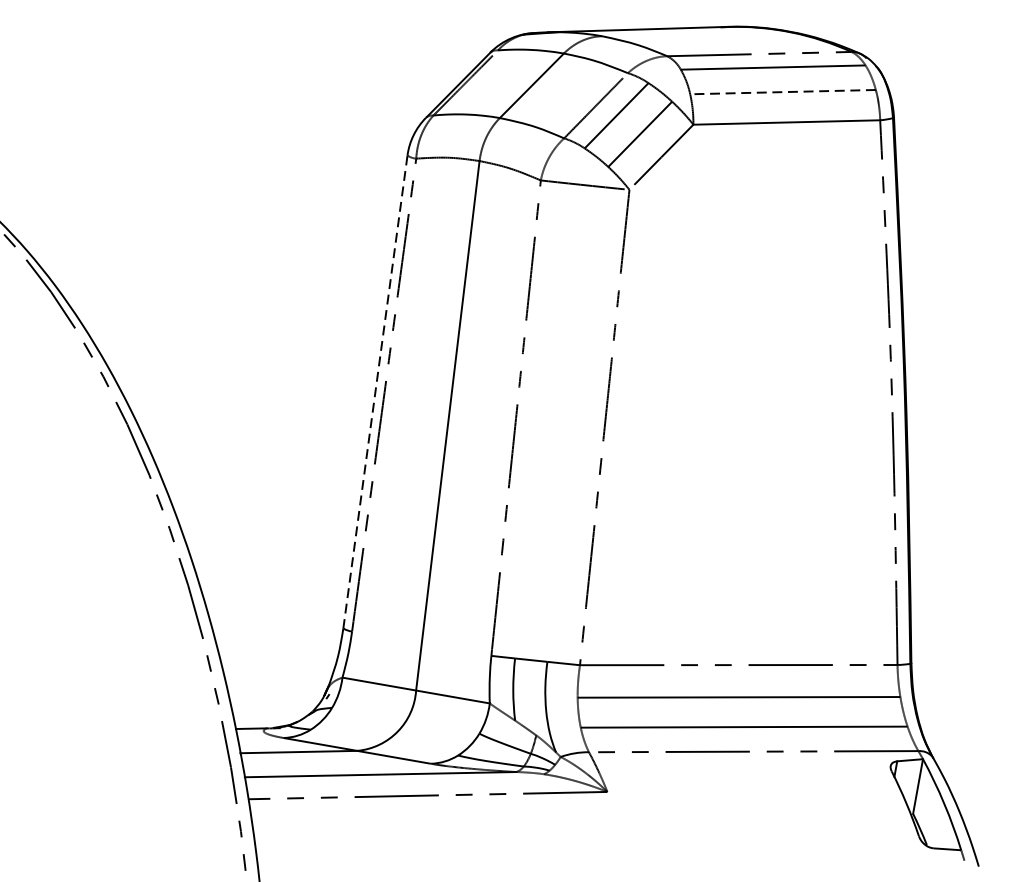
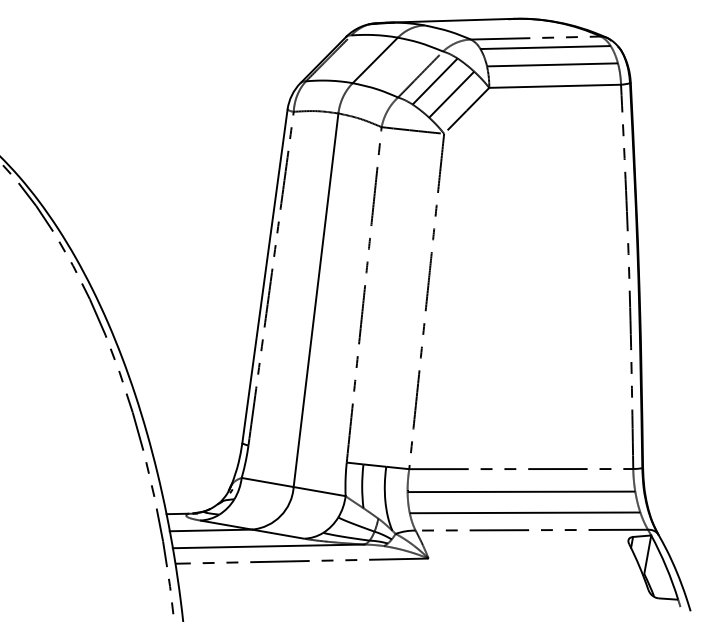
line: (781, 91) -> (551, 64), dashed -> solid
line: (374, 392) -> (264, 276), dashed -> solid

